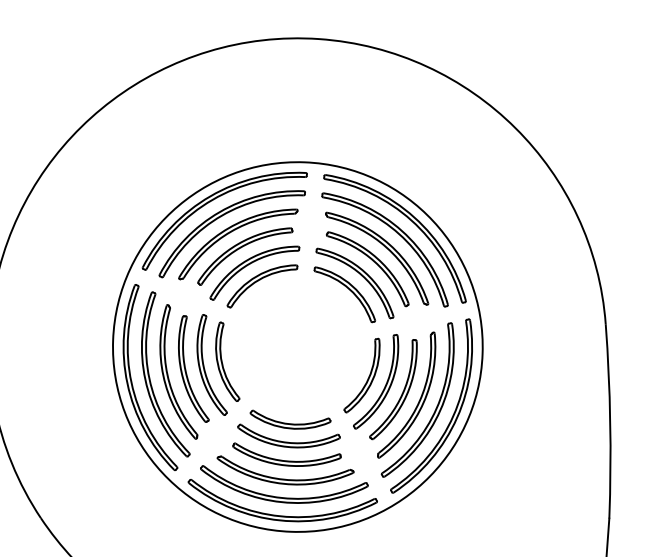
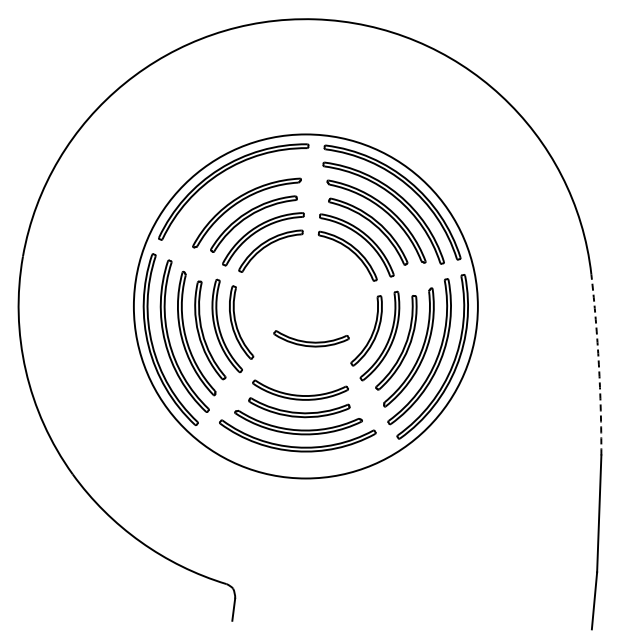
part: (221, 217) -> (230, 188), removed
part: (290, 419) -> (311, 338), moved
arc: (609, 420) -> (598, 364), solid -> dashed
part: (281, 515) -> (296, 463), removed

